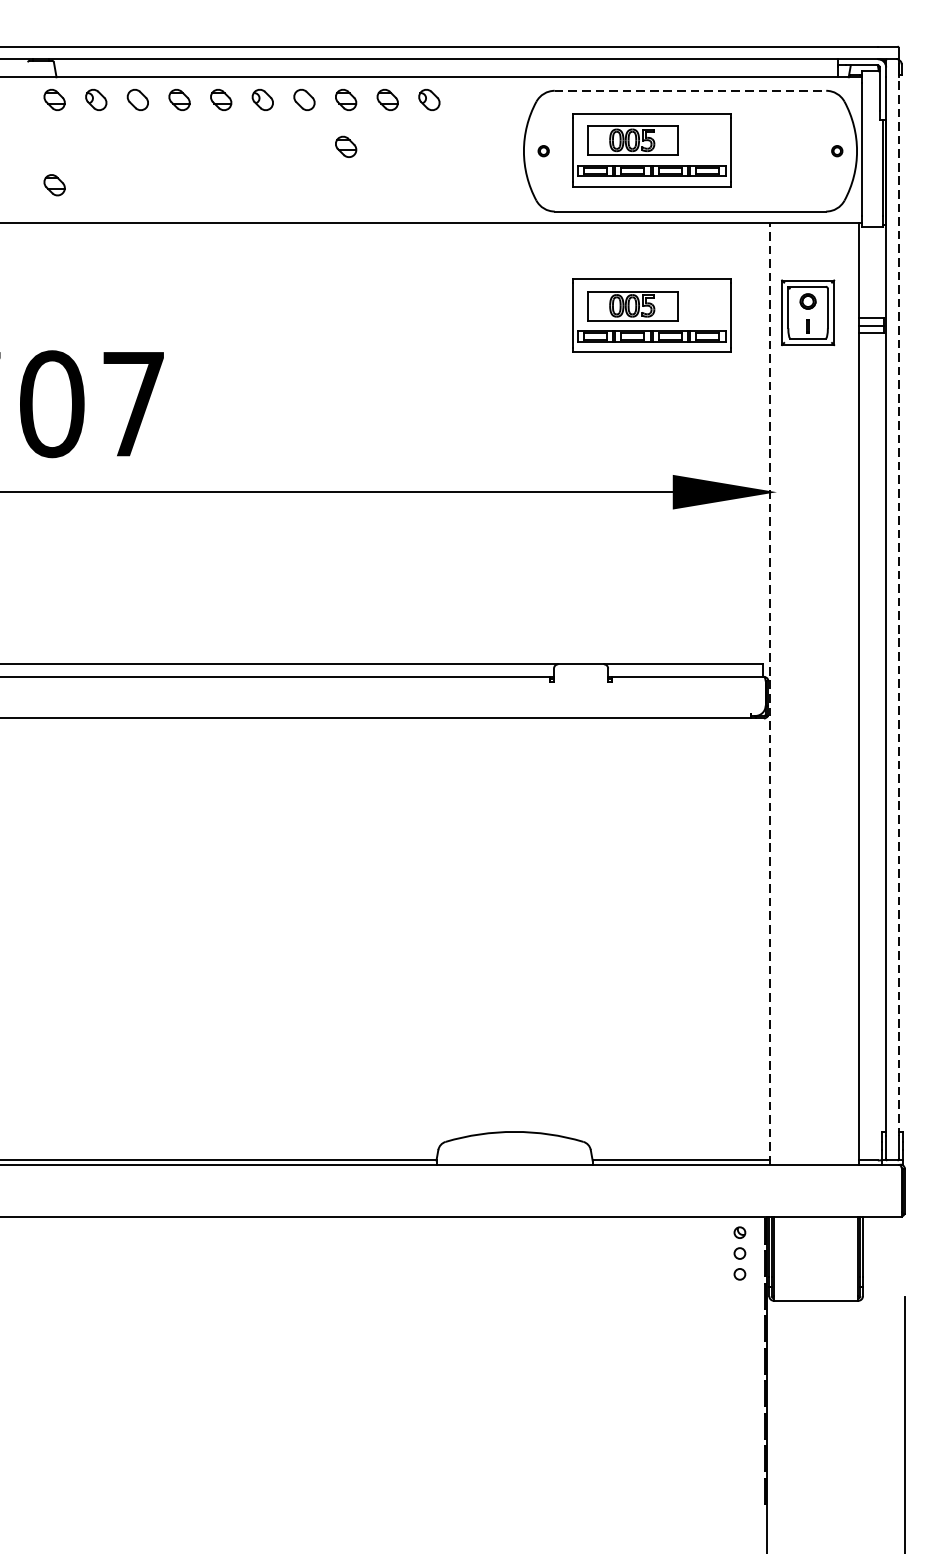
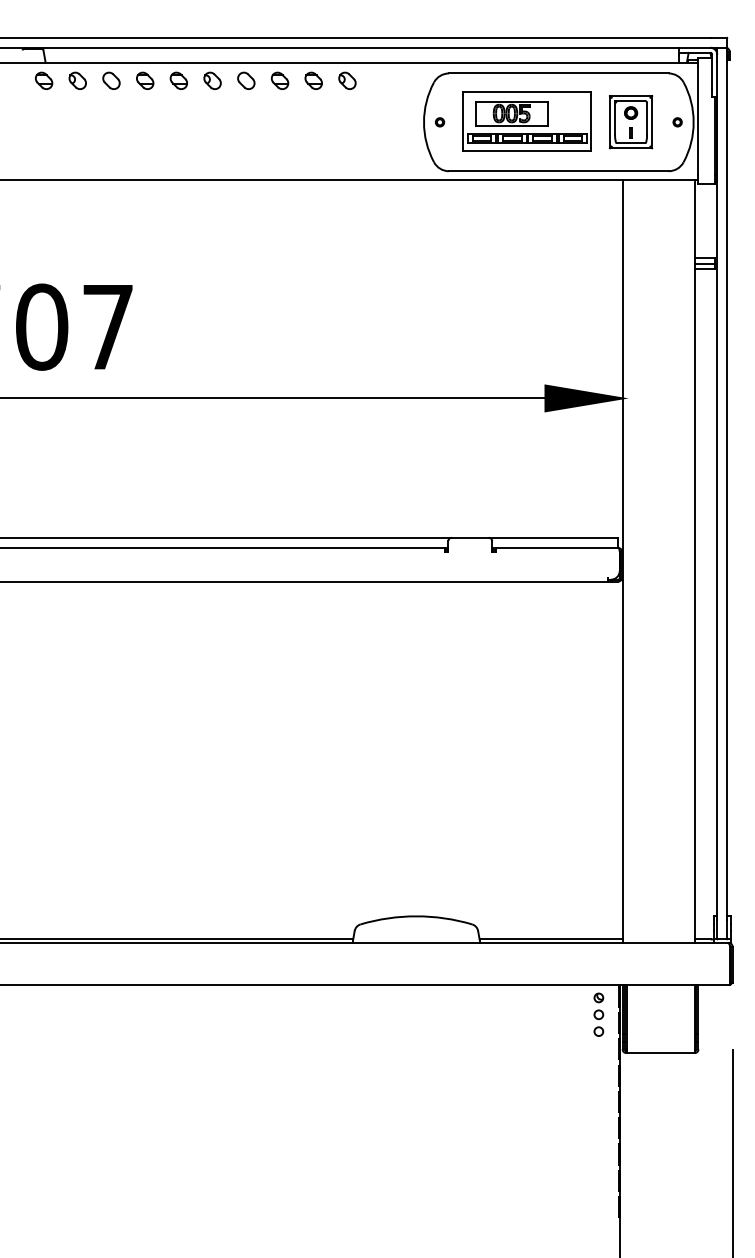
line: (690, 90) -> (558, 73), dashed -> solid
part: (345, 146) -> (279, 118), removed
part: (55, 184) -> (44, 149), removed
part: (807, 313) -> (630, 122), moved
part: (650, 315) -> (526, 255), removed
line: (898, 605) -> (727, 490), dashed -> solid
line: (769, 693) -> (622, 561), dashed -> solid

